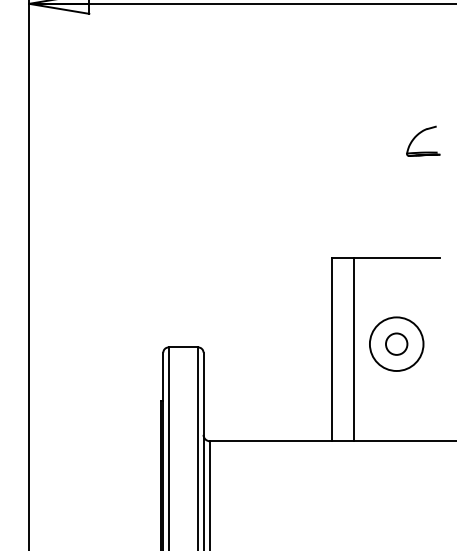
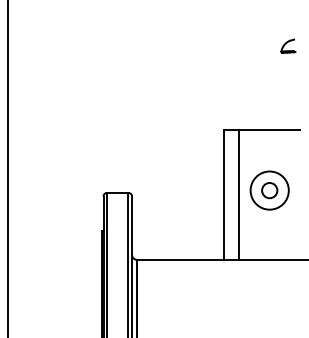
part: (422, 141) -> (288, 46), size x0.62

